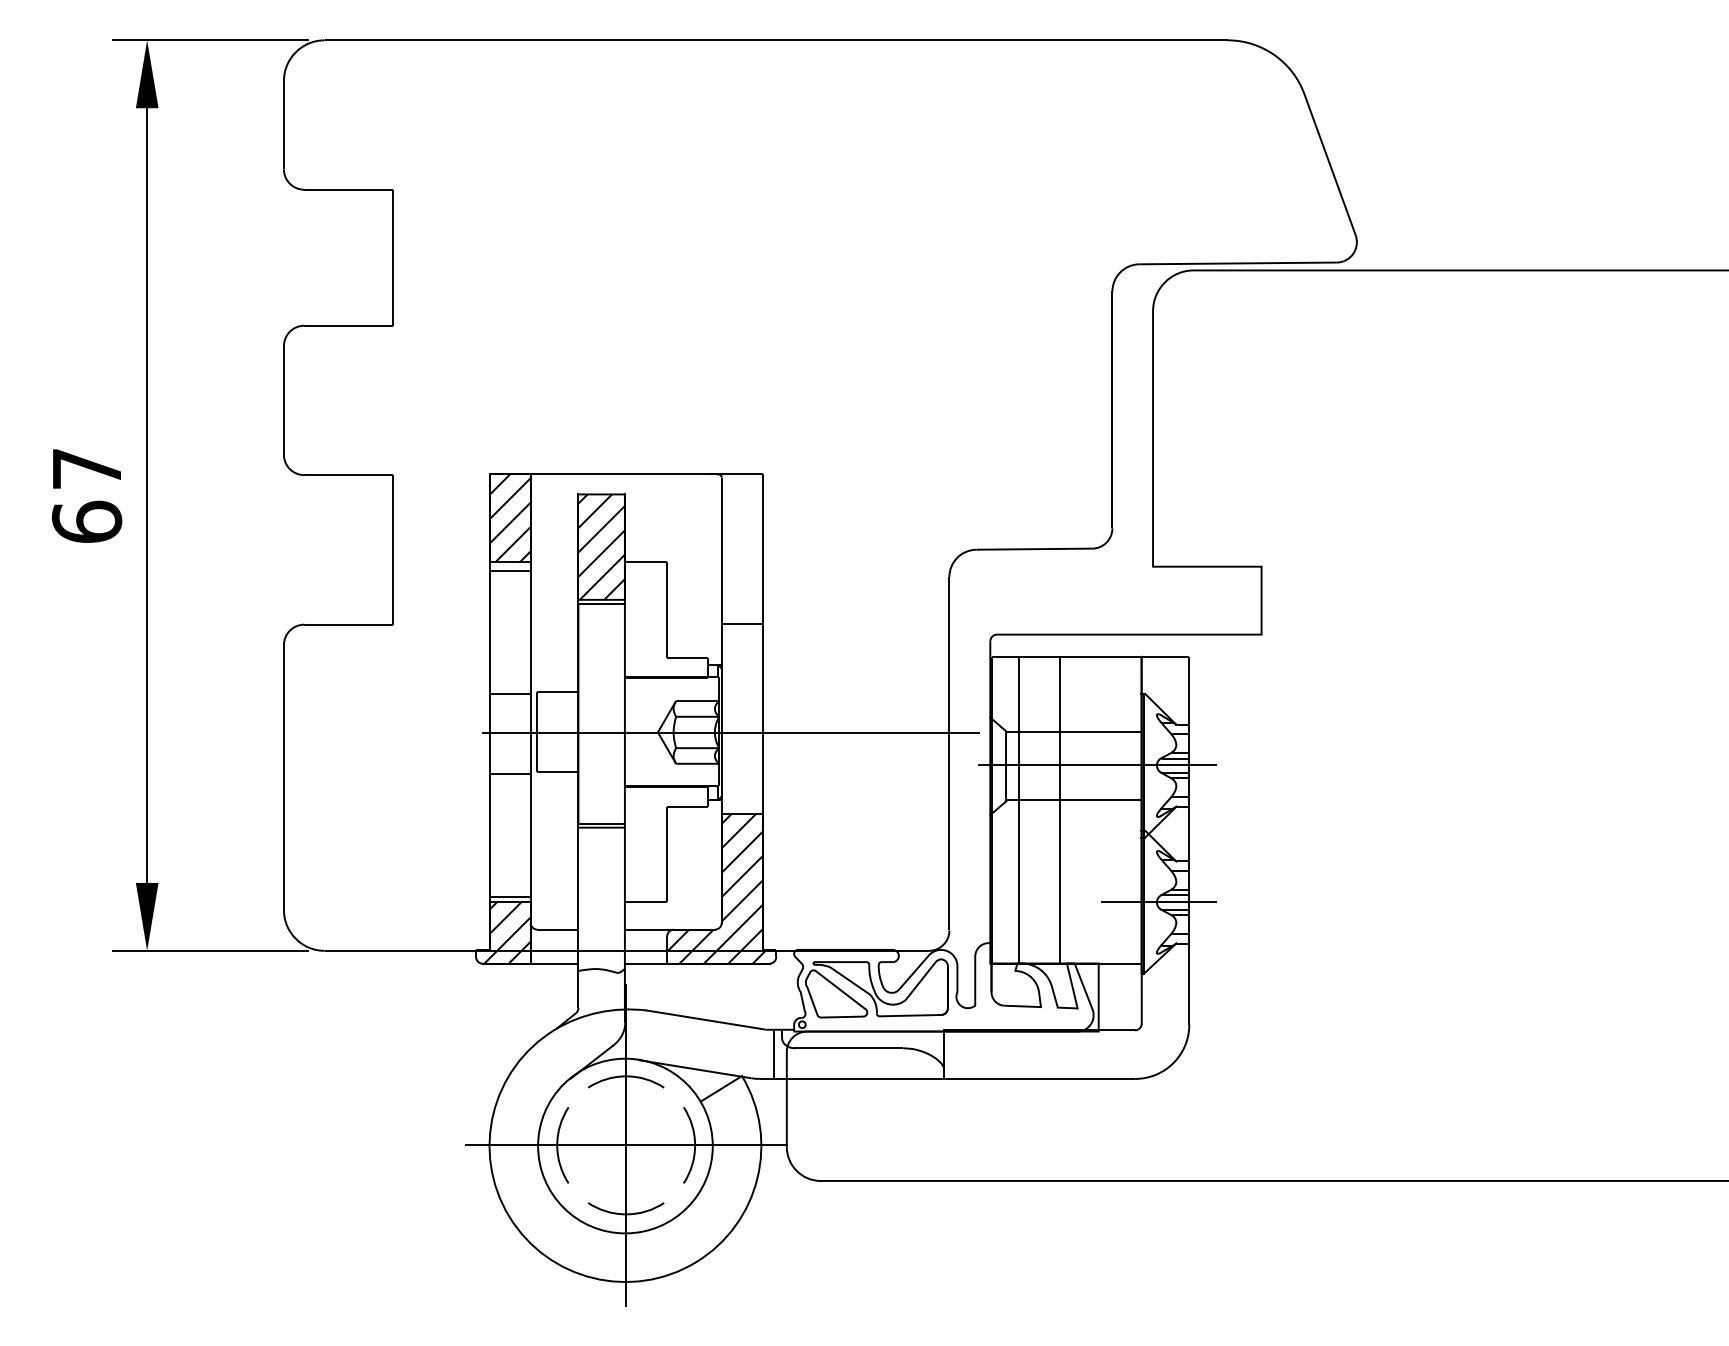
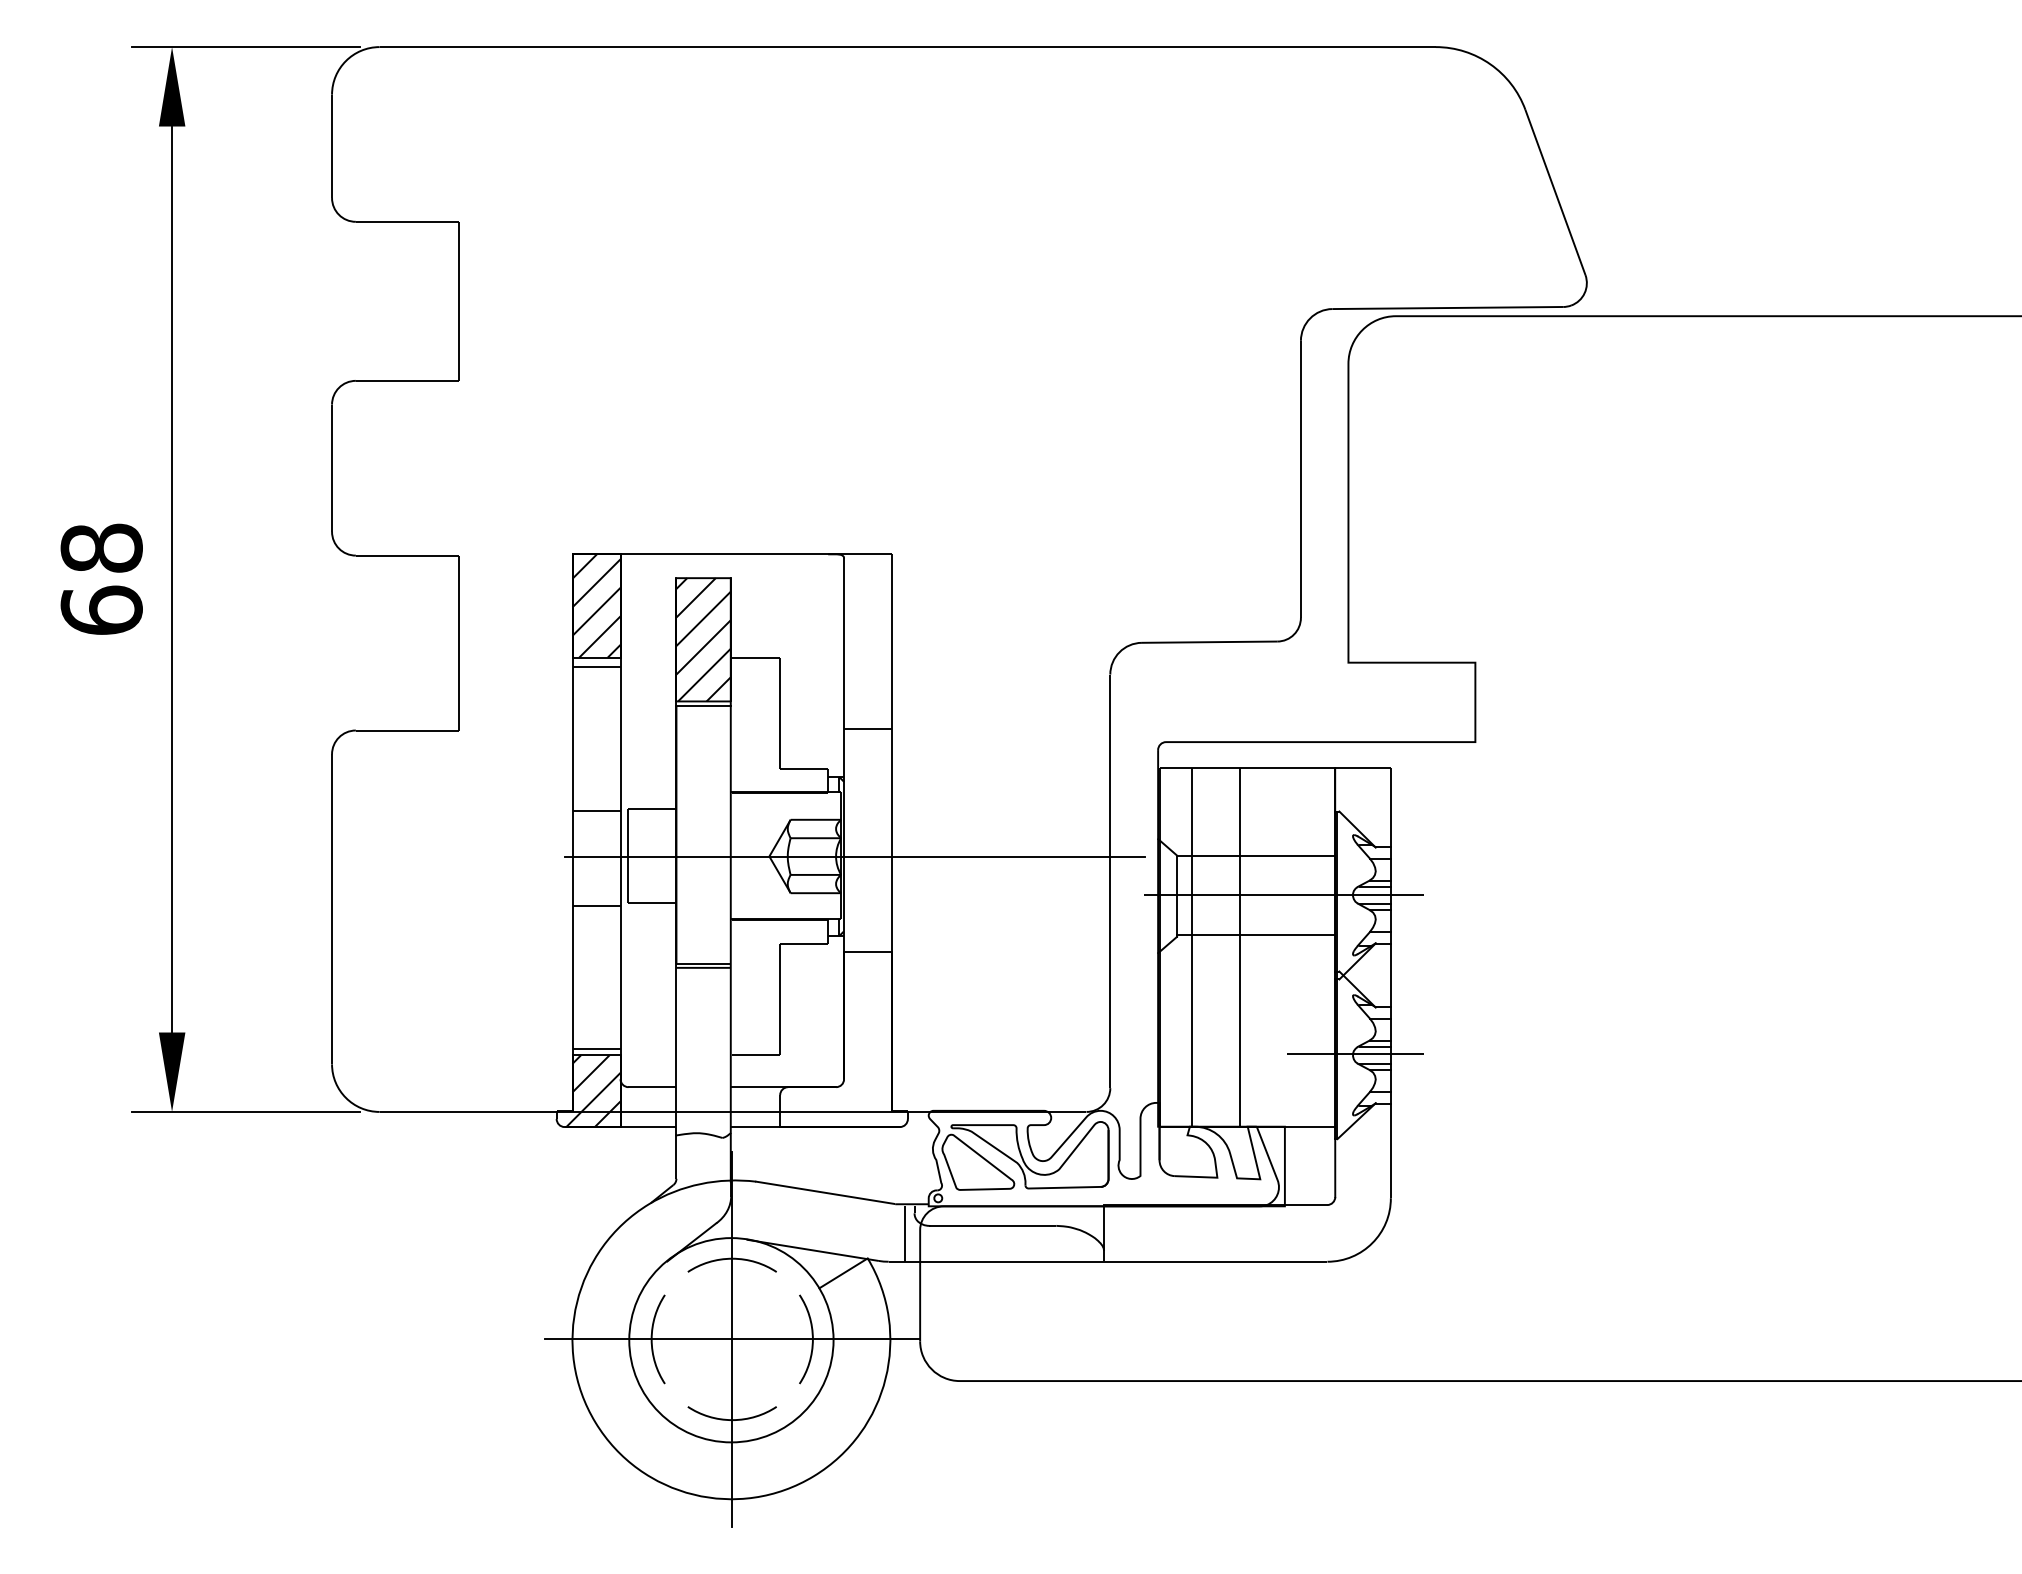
text: (86, 468) -> (101, 547), 67 -> 68
hatch: (716, 888) -> (837, 1039), removed

